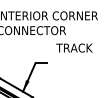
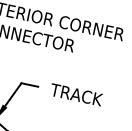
text: (74, 47) -> (76, 94), moved

